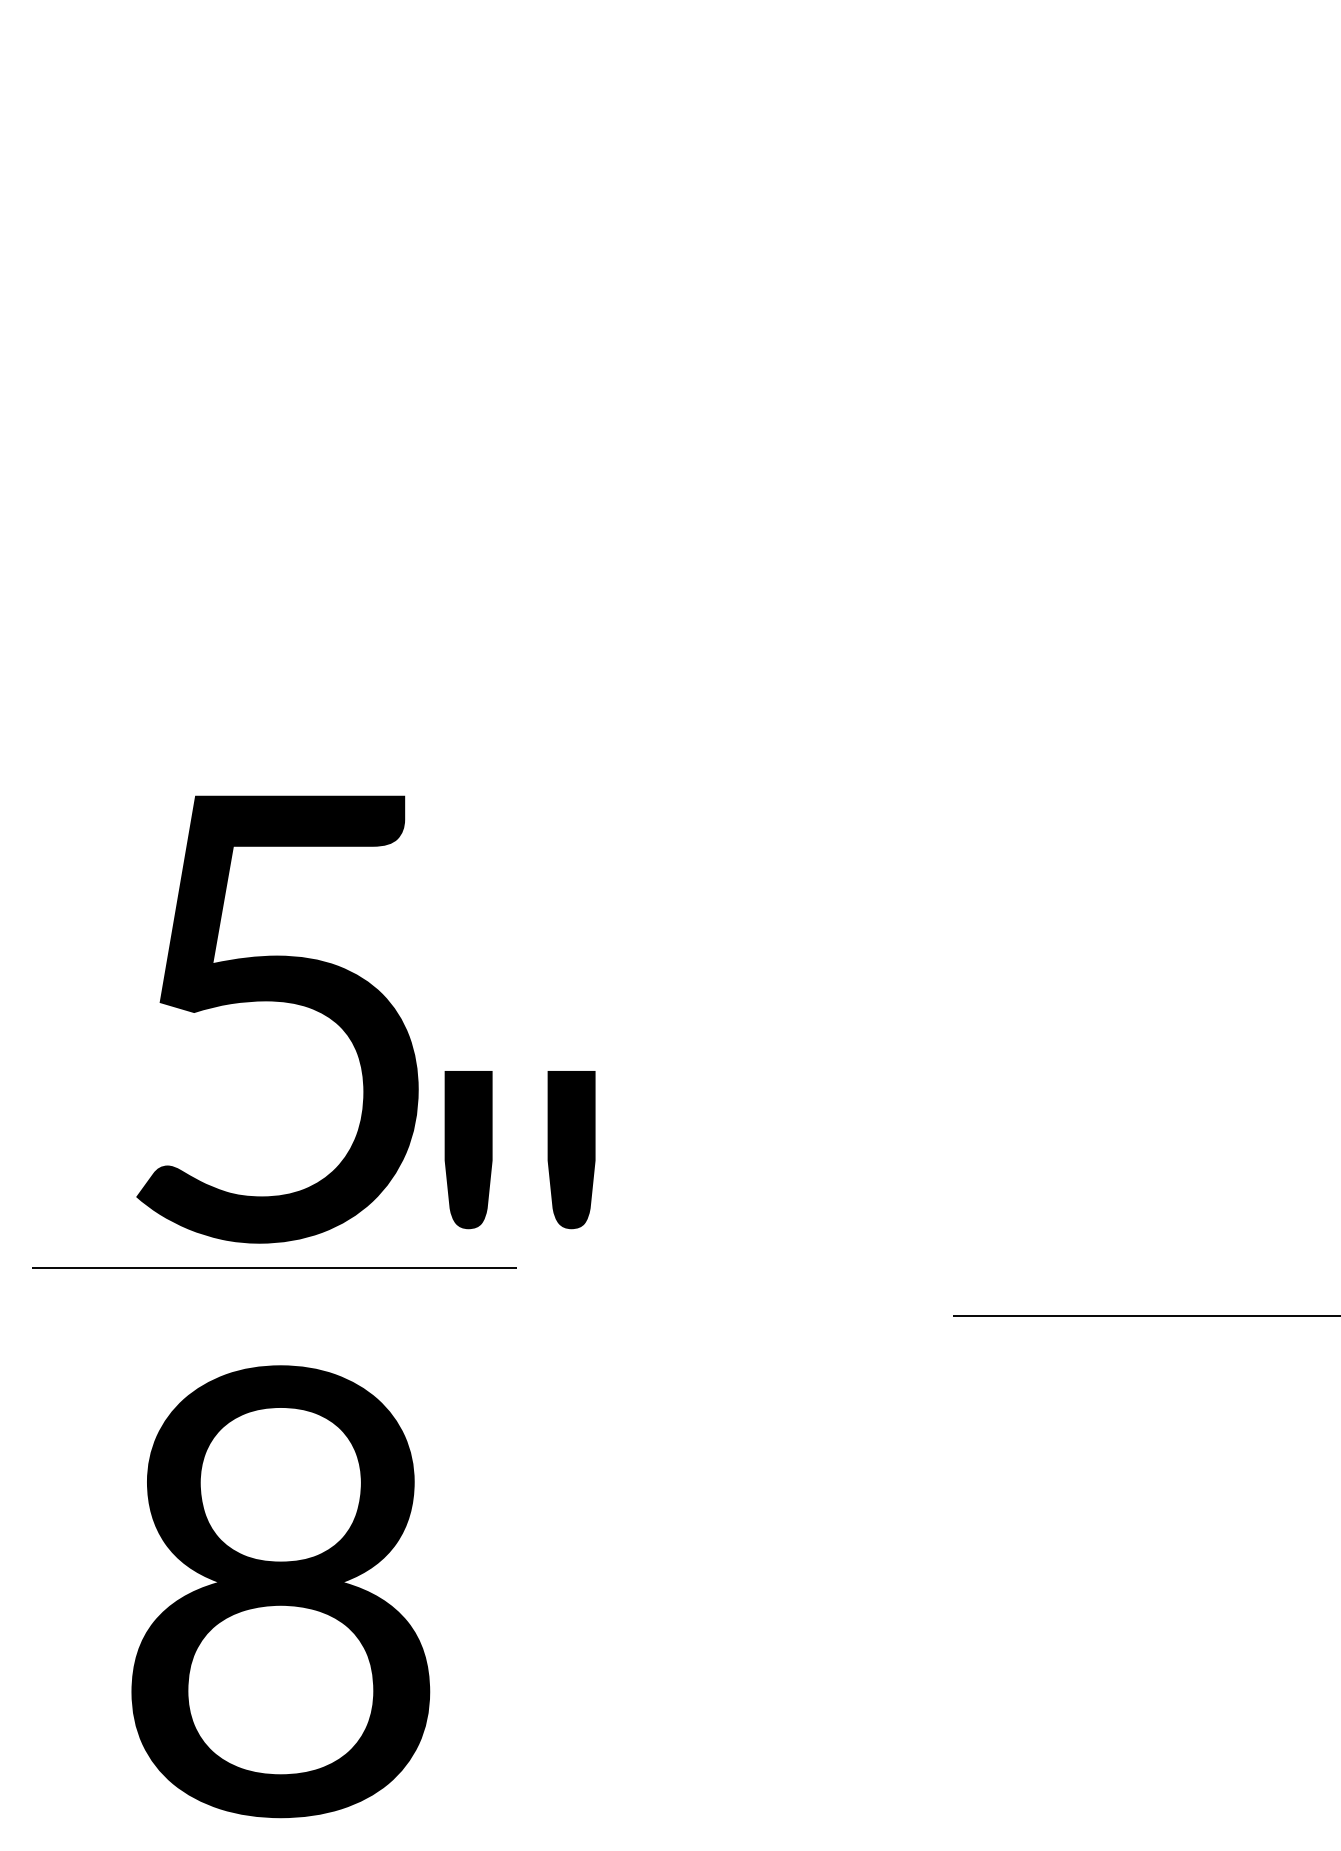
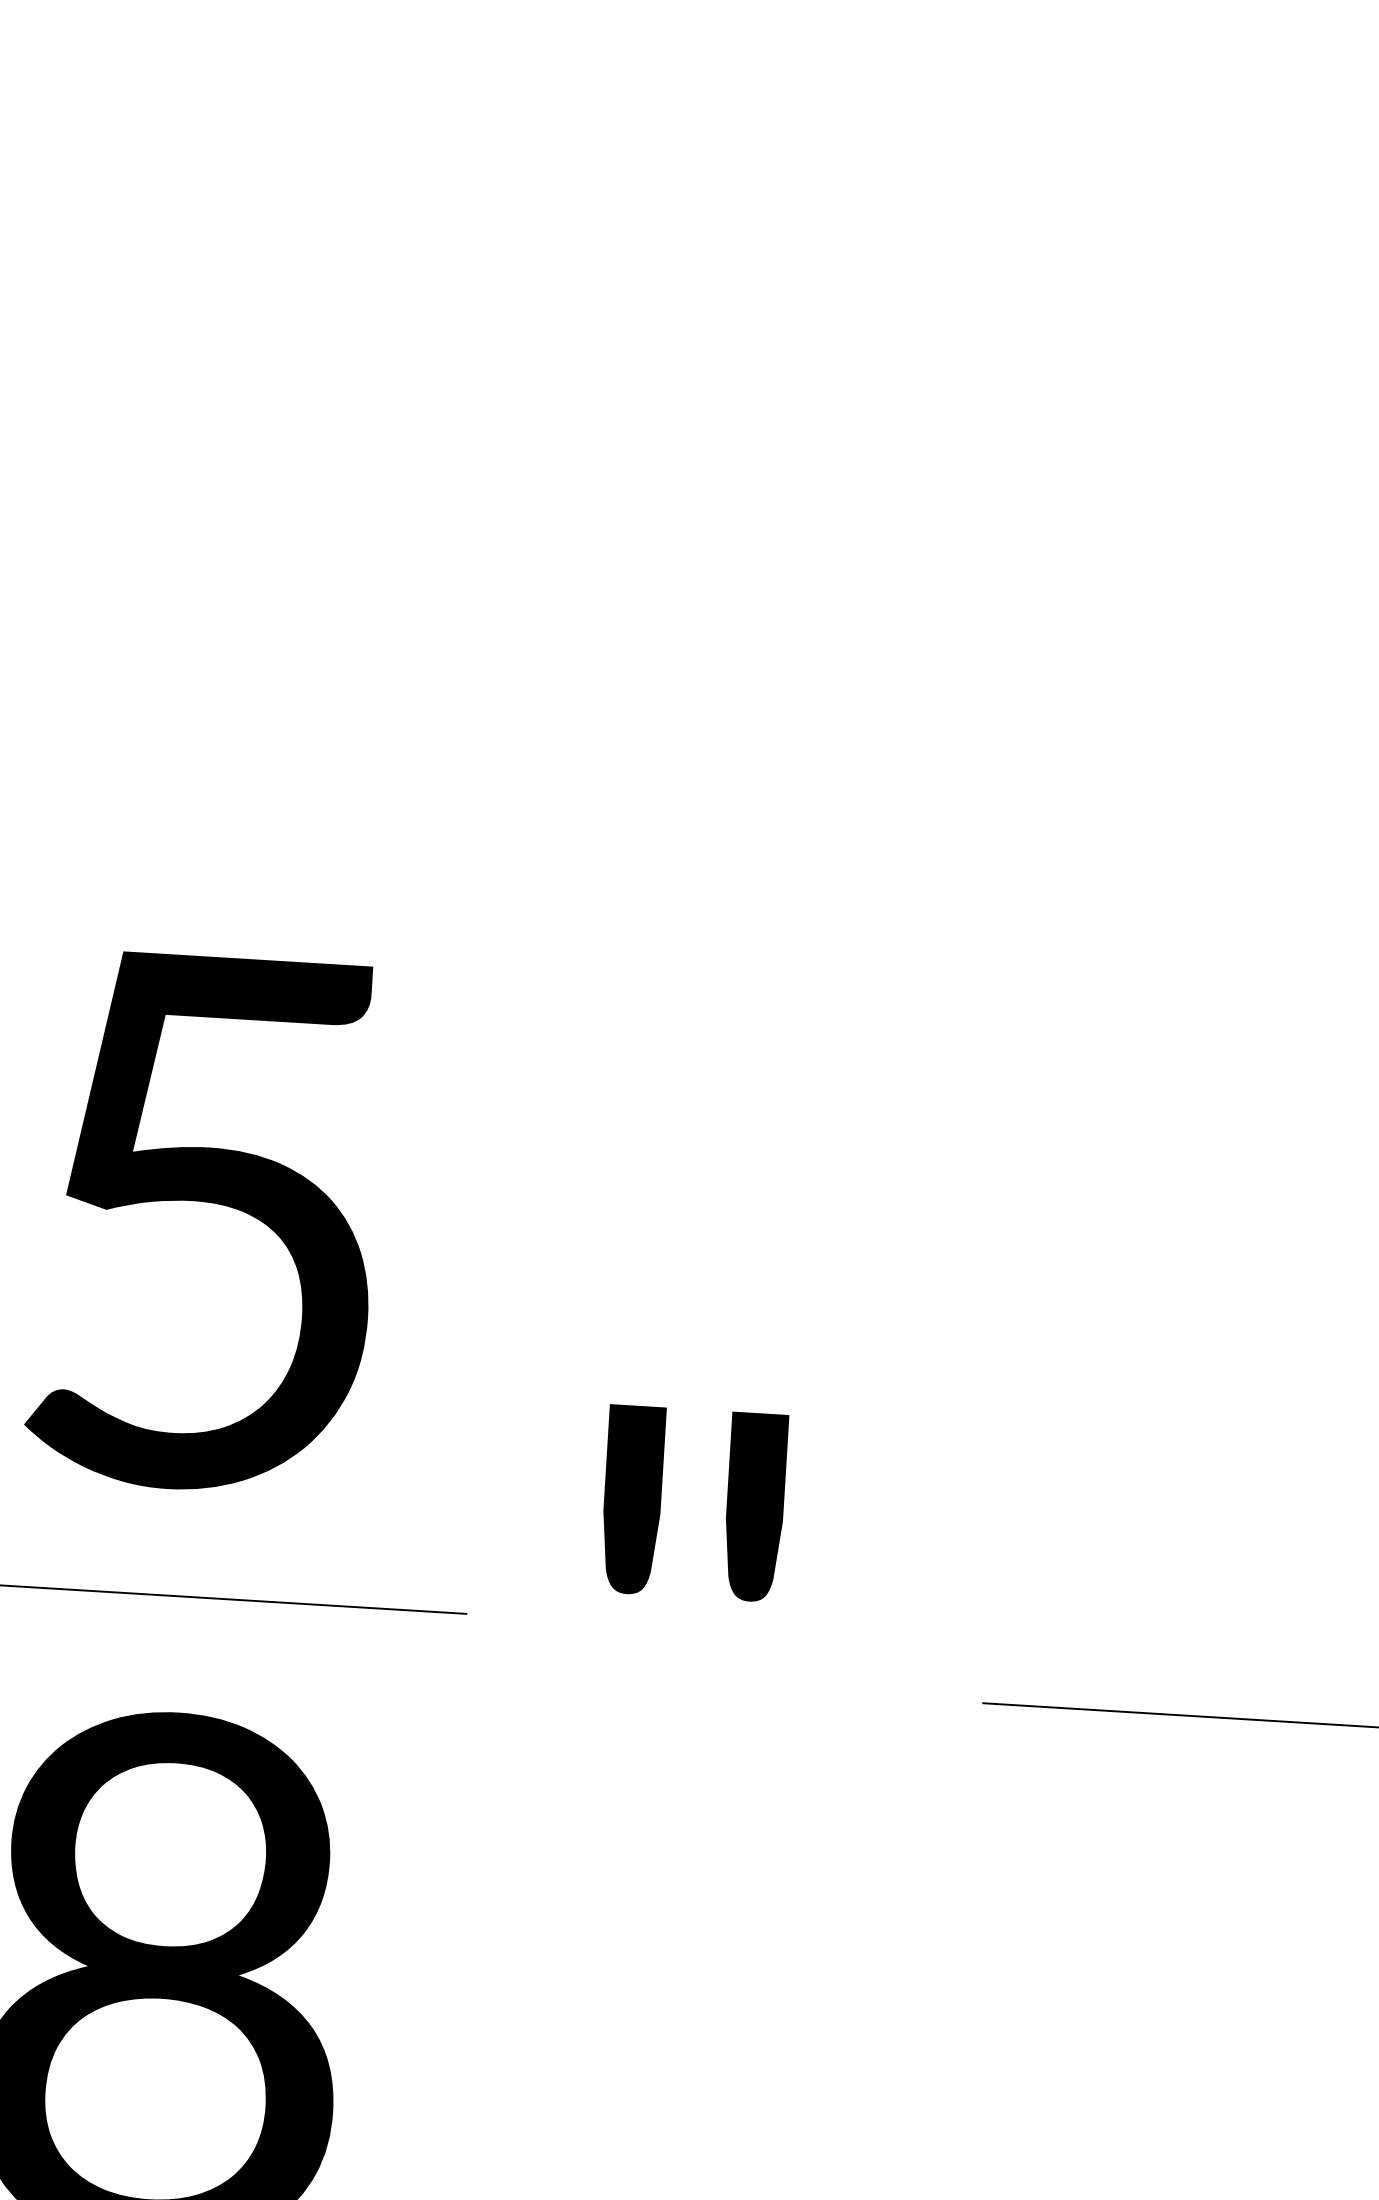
text: (277, 1019) -> (205, 1223), moved
text: (519, 1150) -> (693, 1504), moved

